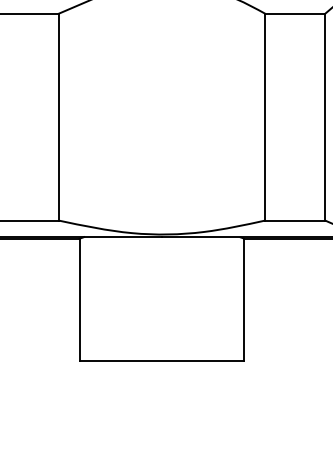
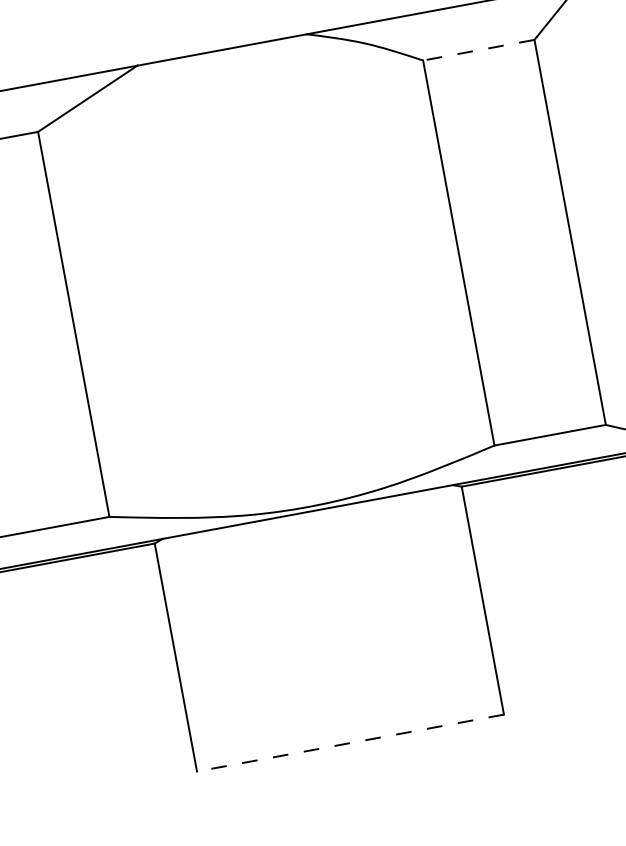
line: (295, 13) -> (479, 49), solid -> dashed
line: (161, 361) -> (349, 743), solid -> dashed

